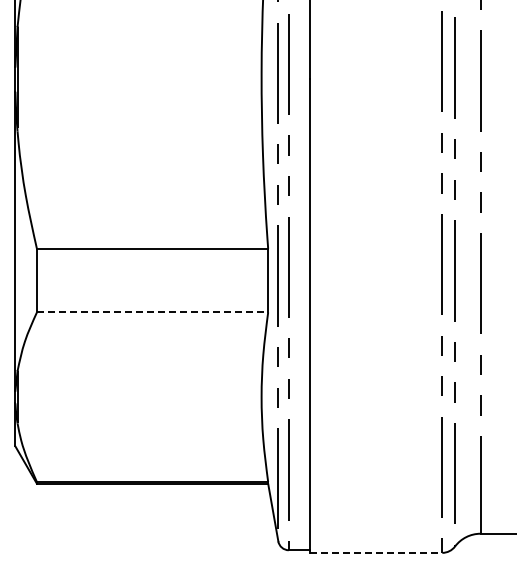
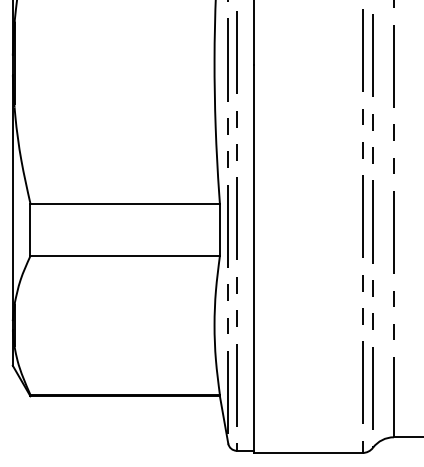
line: (152, 312) -> (125, 256), dashed -> solid
line: (376, 552) -> (308, 452), dashed -> solid

